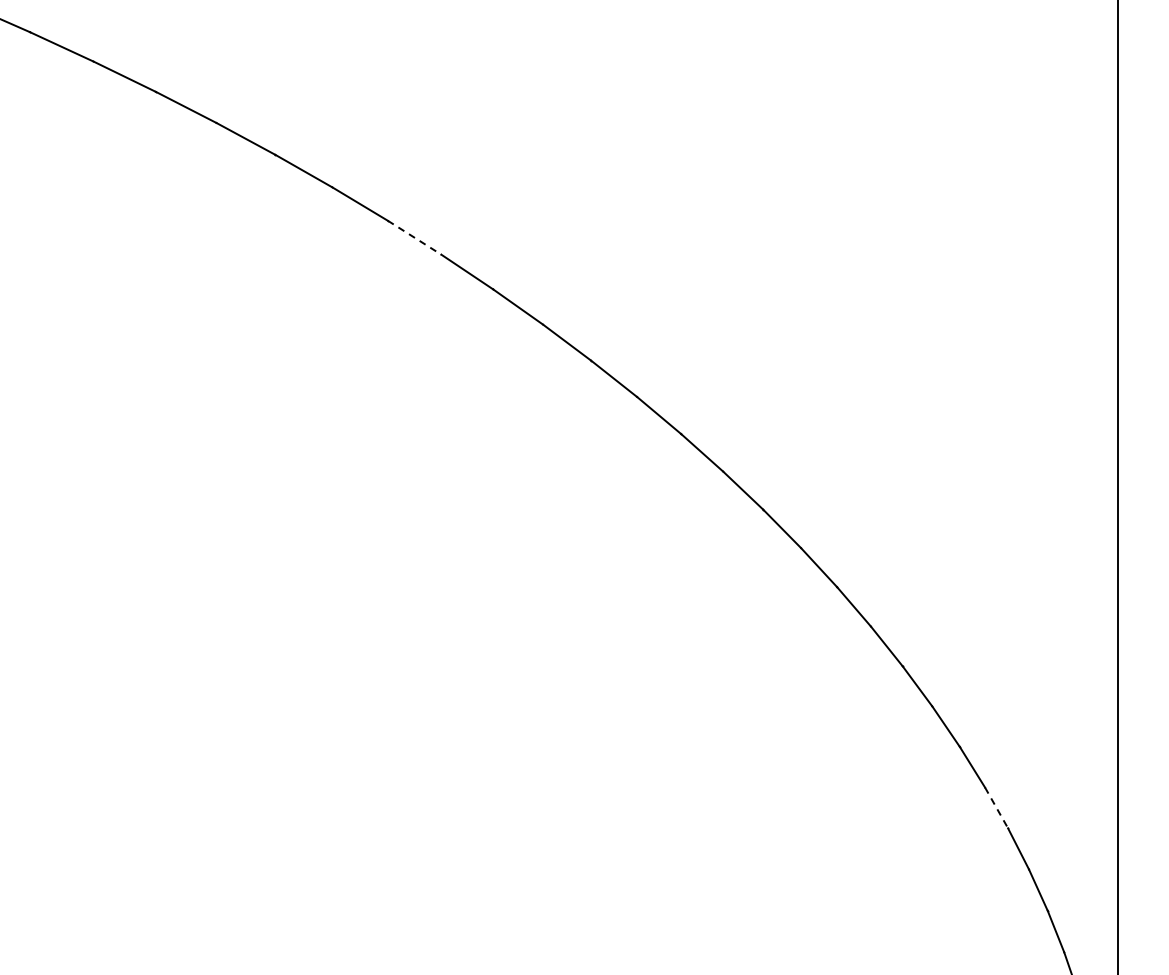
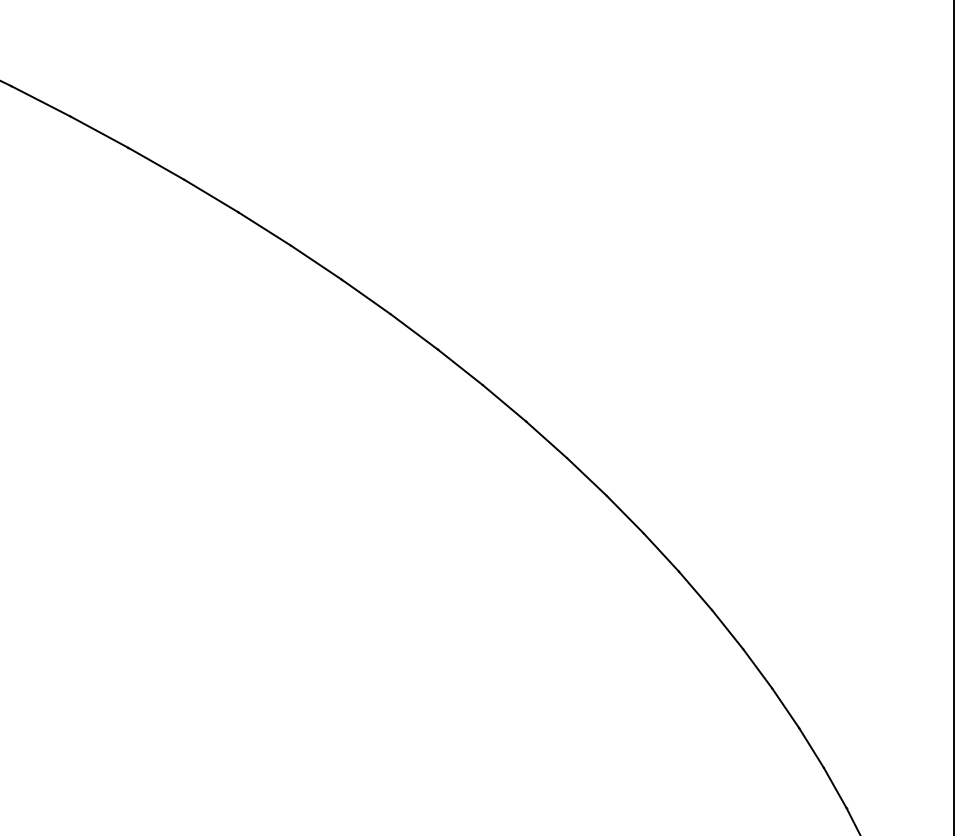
line: (414, 237) -> (264, 228), dashed -> solid
line: (996, 808) -> (835, 788), dashed -> solid

